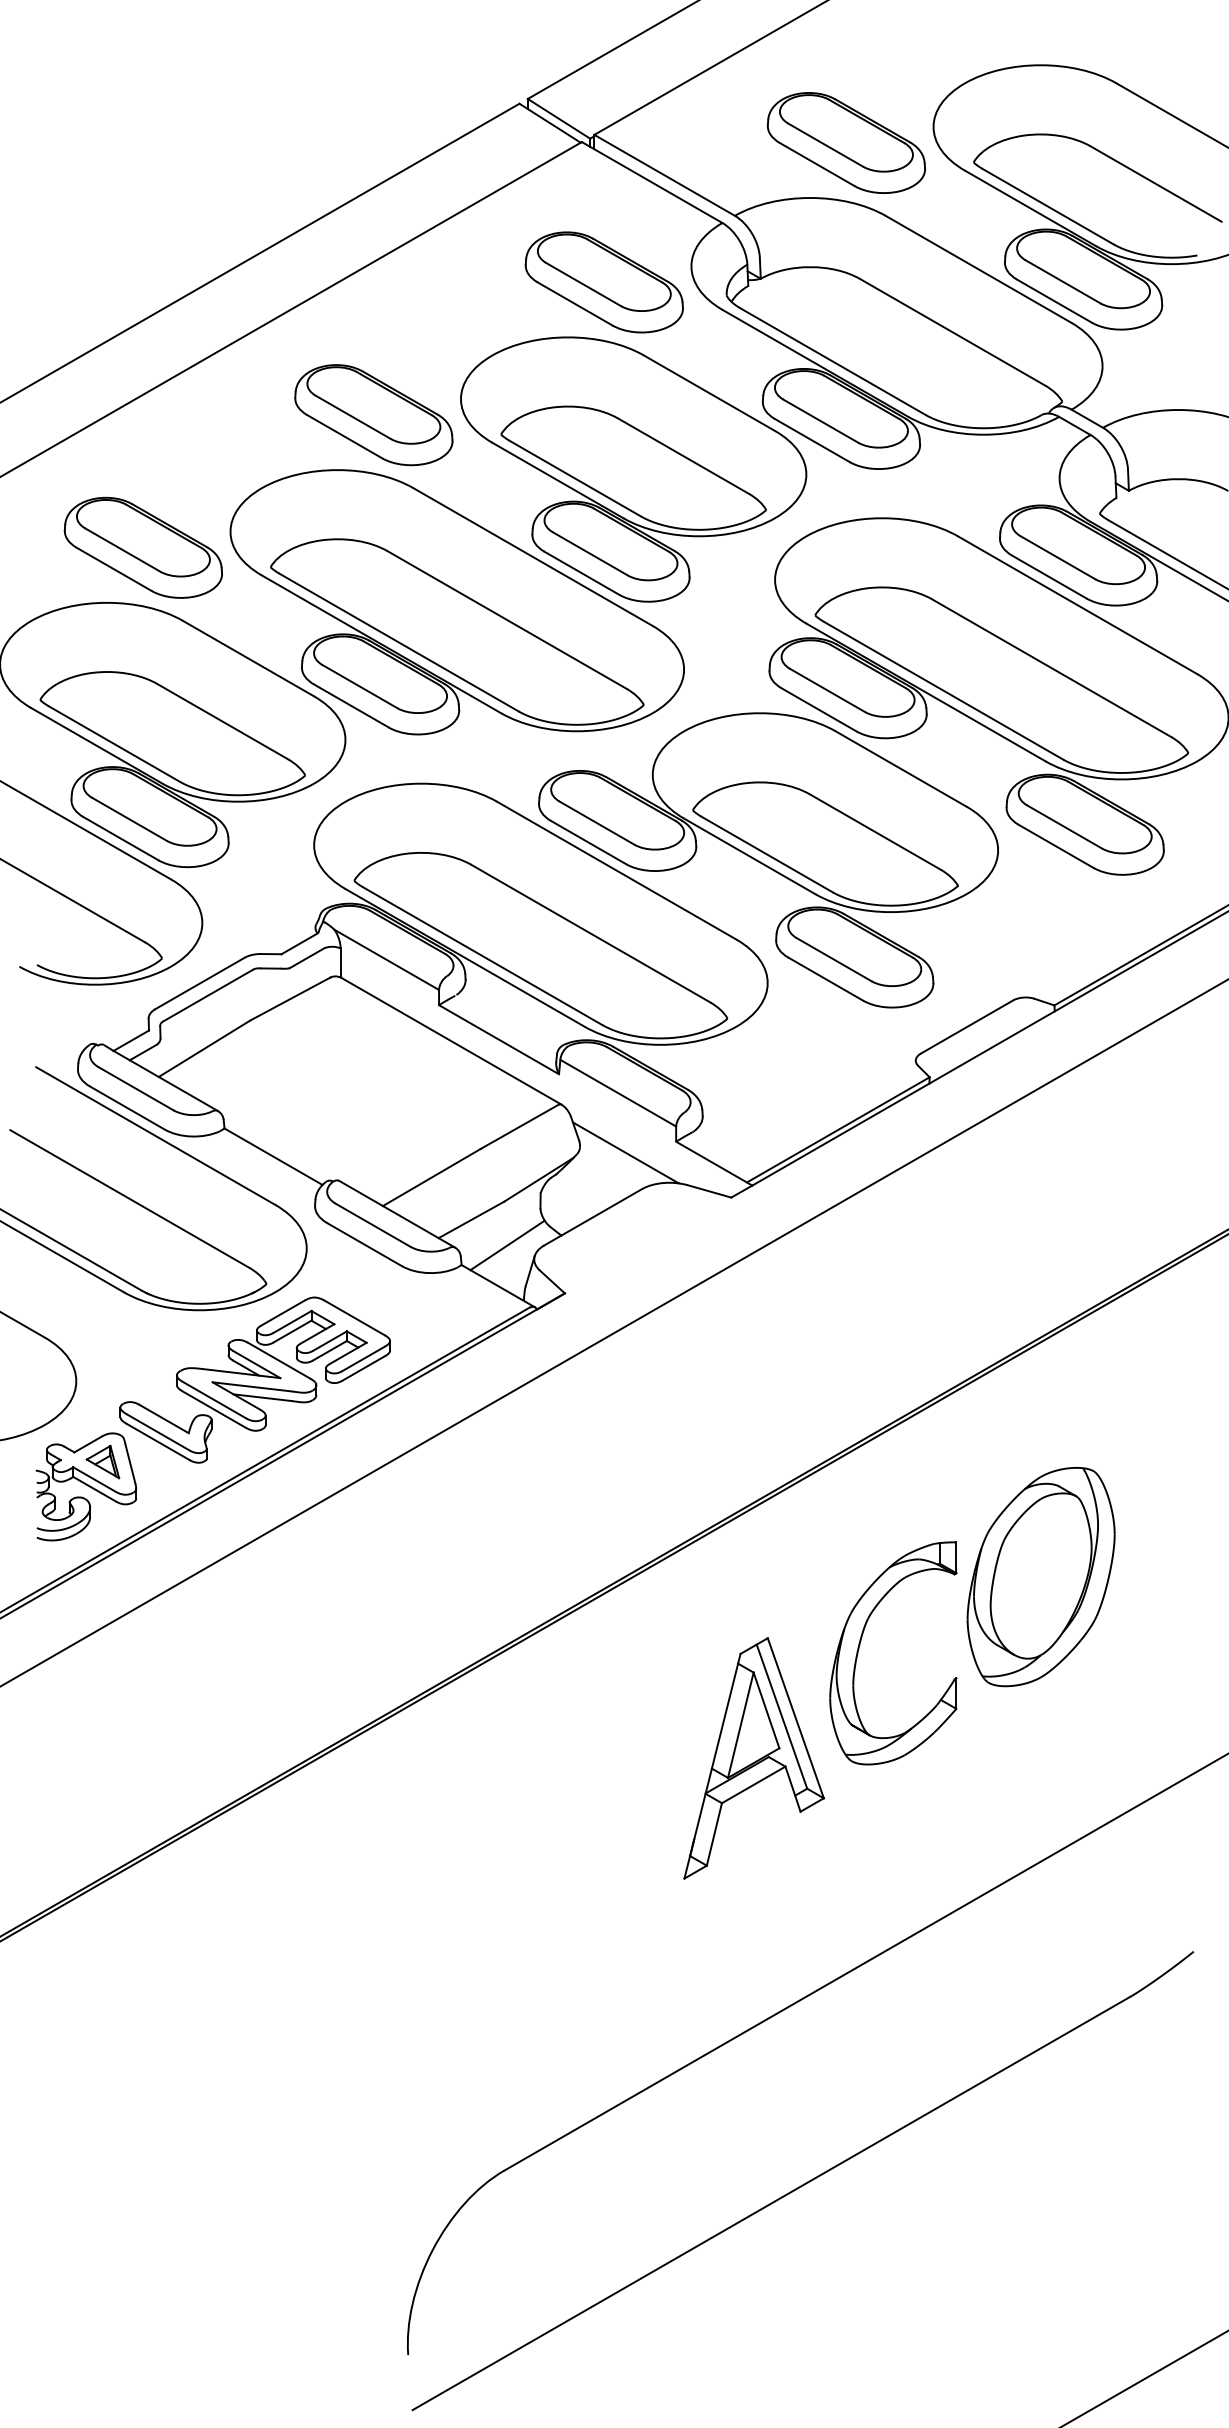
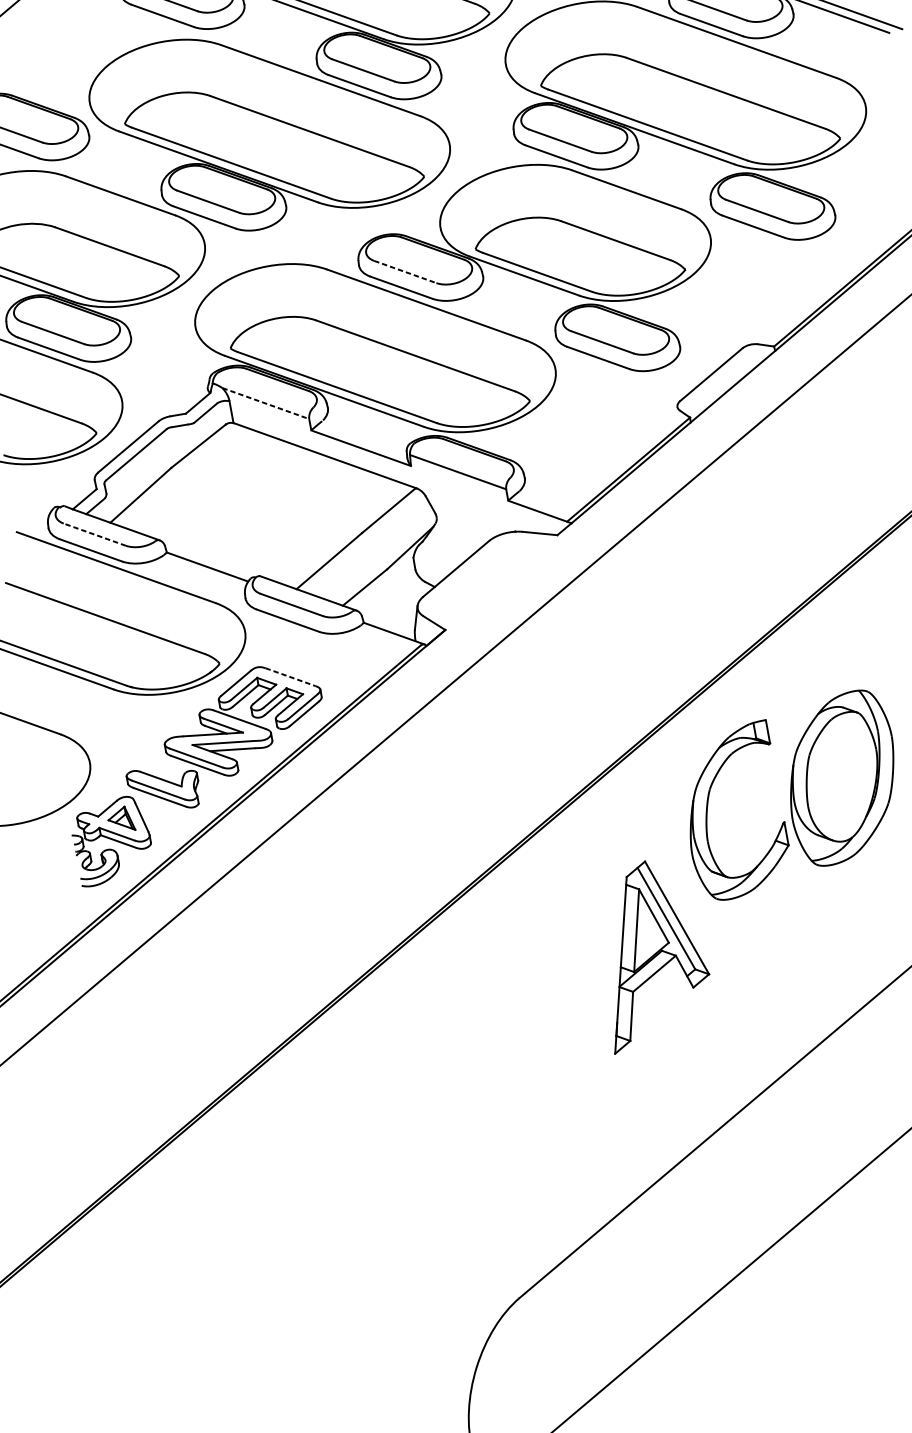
line: (597, 823) -> (405, 272), solid -> dashed
line: (387, 960) -> (266, 403), solid -> dashed
line: (135, 1088) -> (94, 534), solid -> dashed
line: (625, 1152) -> (471, 515), removed
line: (507, 1245) -> (395, 601), removed
line: (354, 1317) -> (290, 676), solid -> dashed
part: (860, 1645) -> (707, 810), moved

